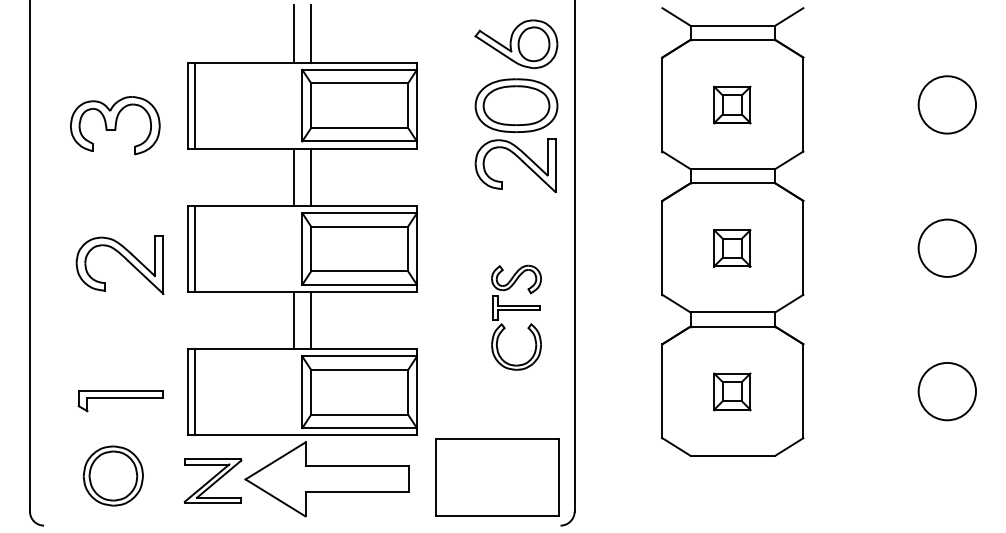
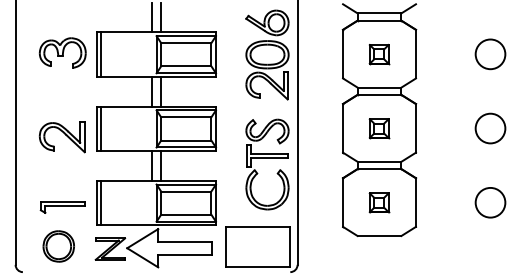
part: (114, 124) -> (62, 52), moved
part: (516, 317) -> (267, 164), size x1.67

